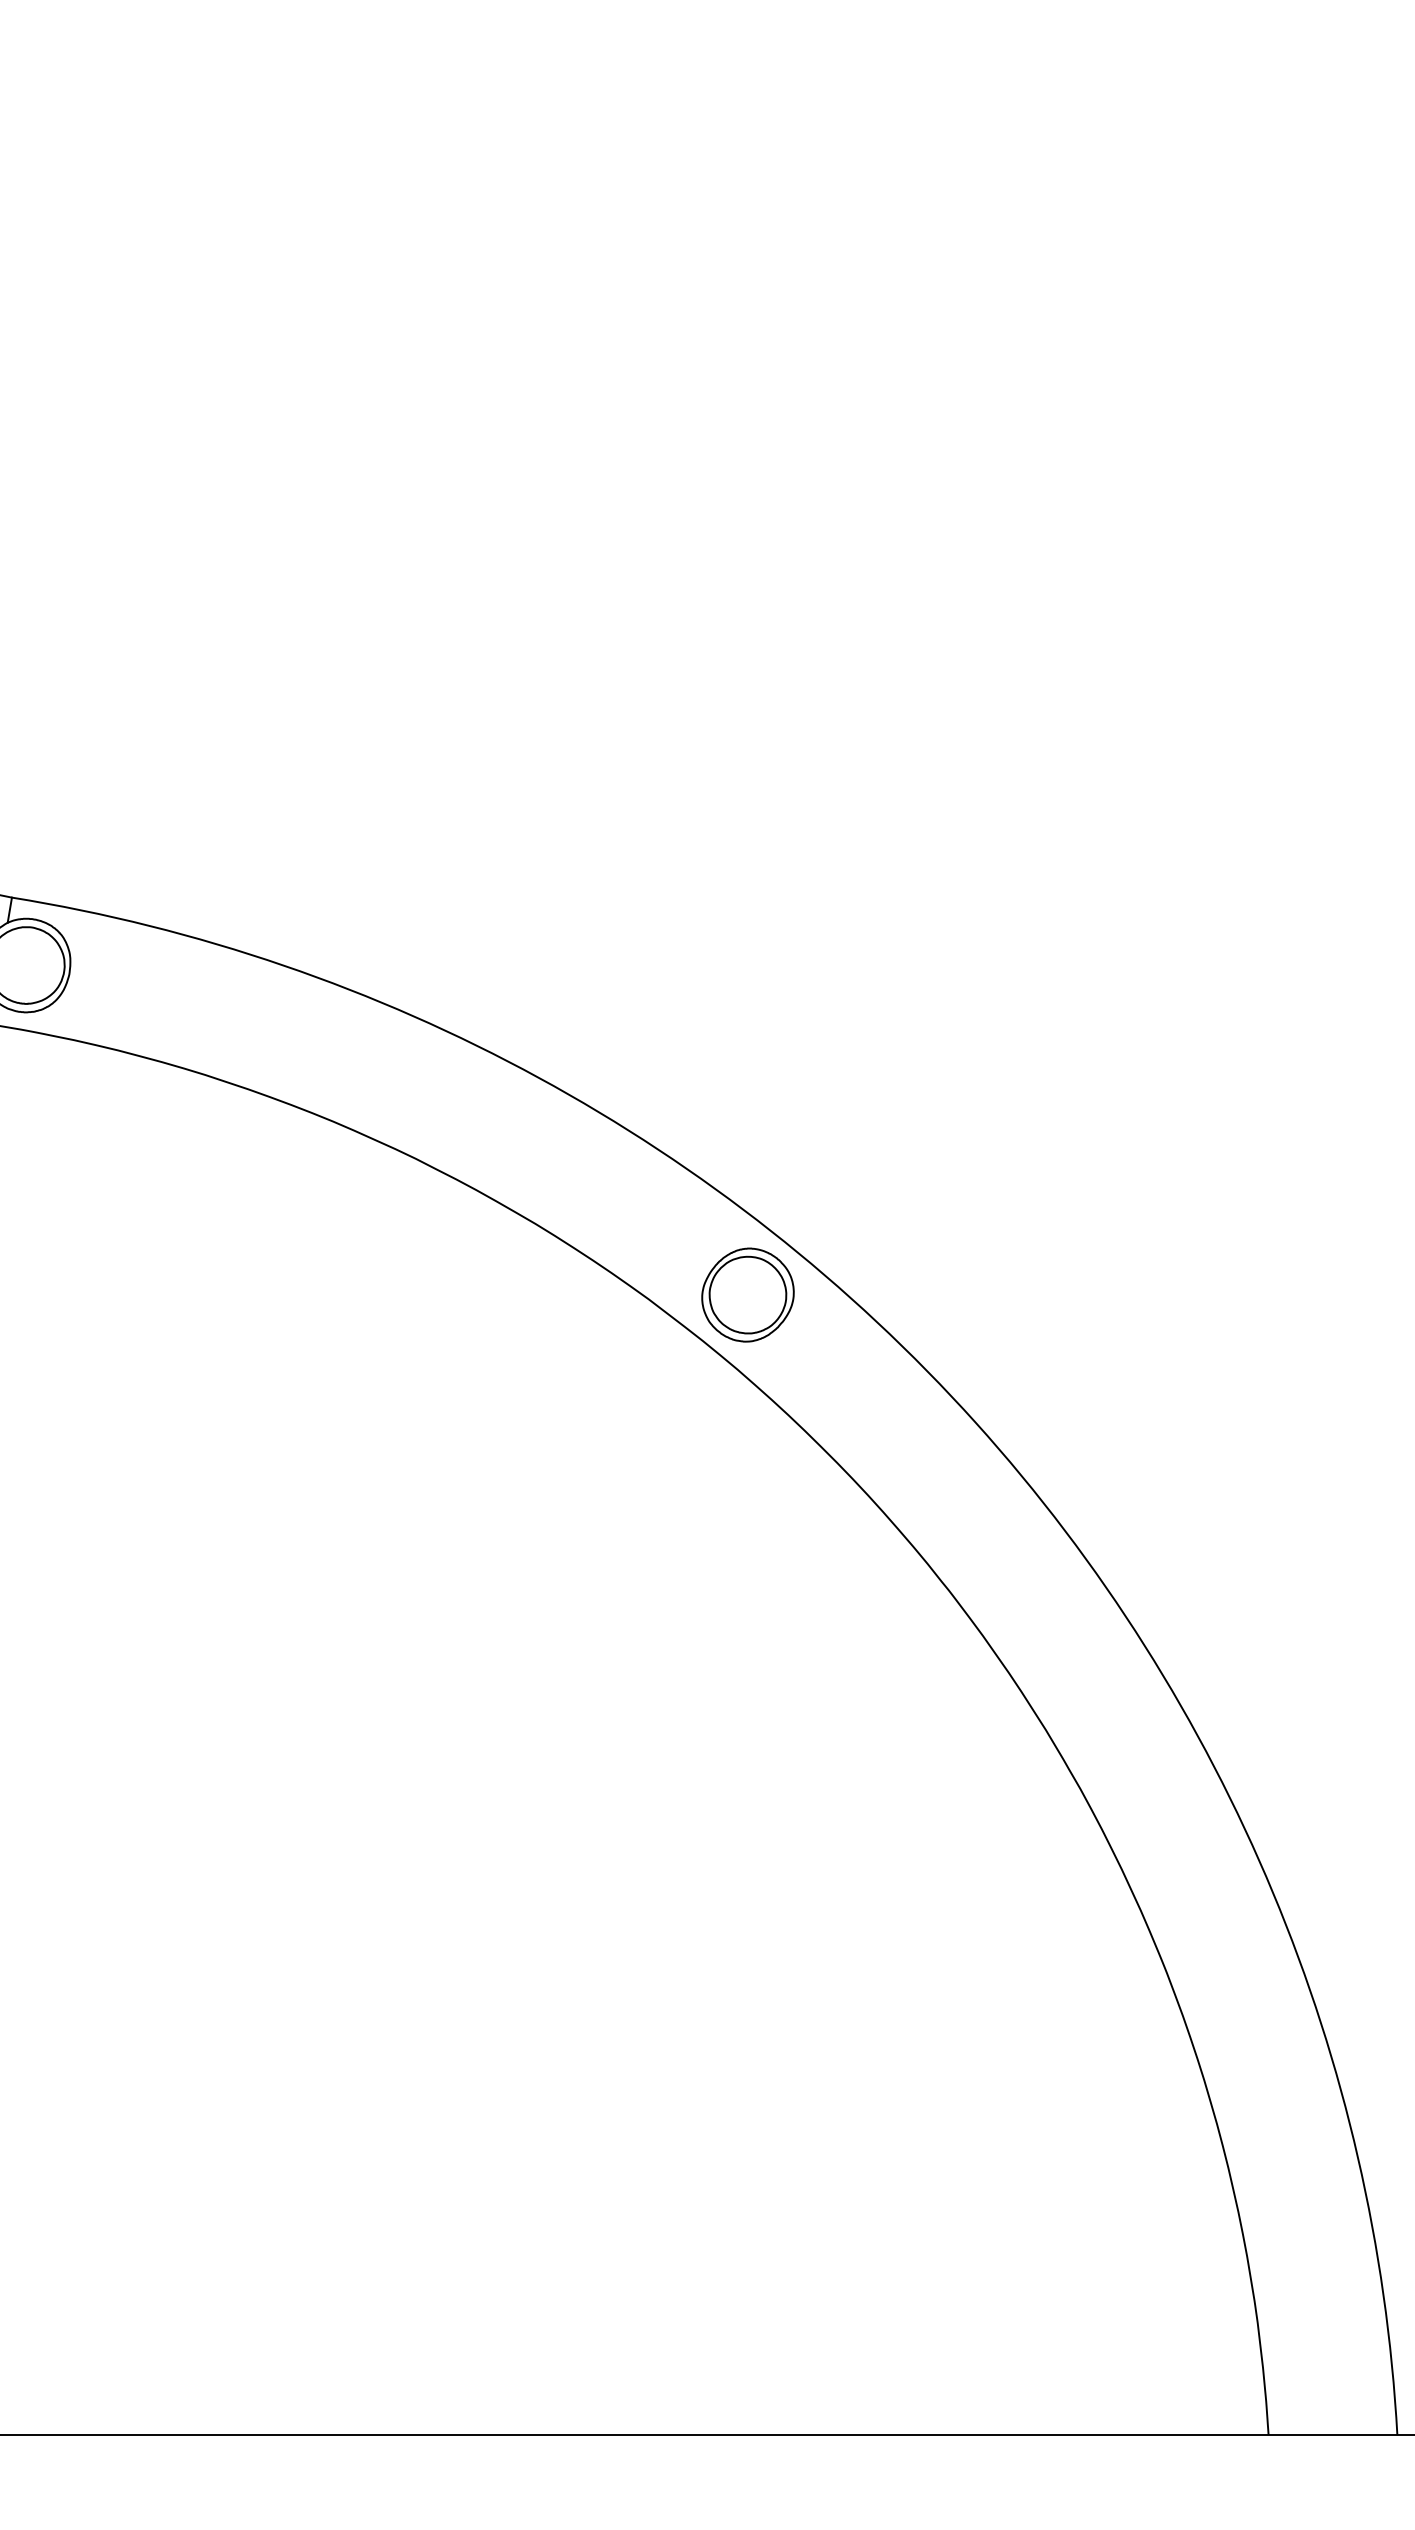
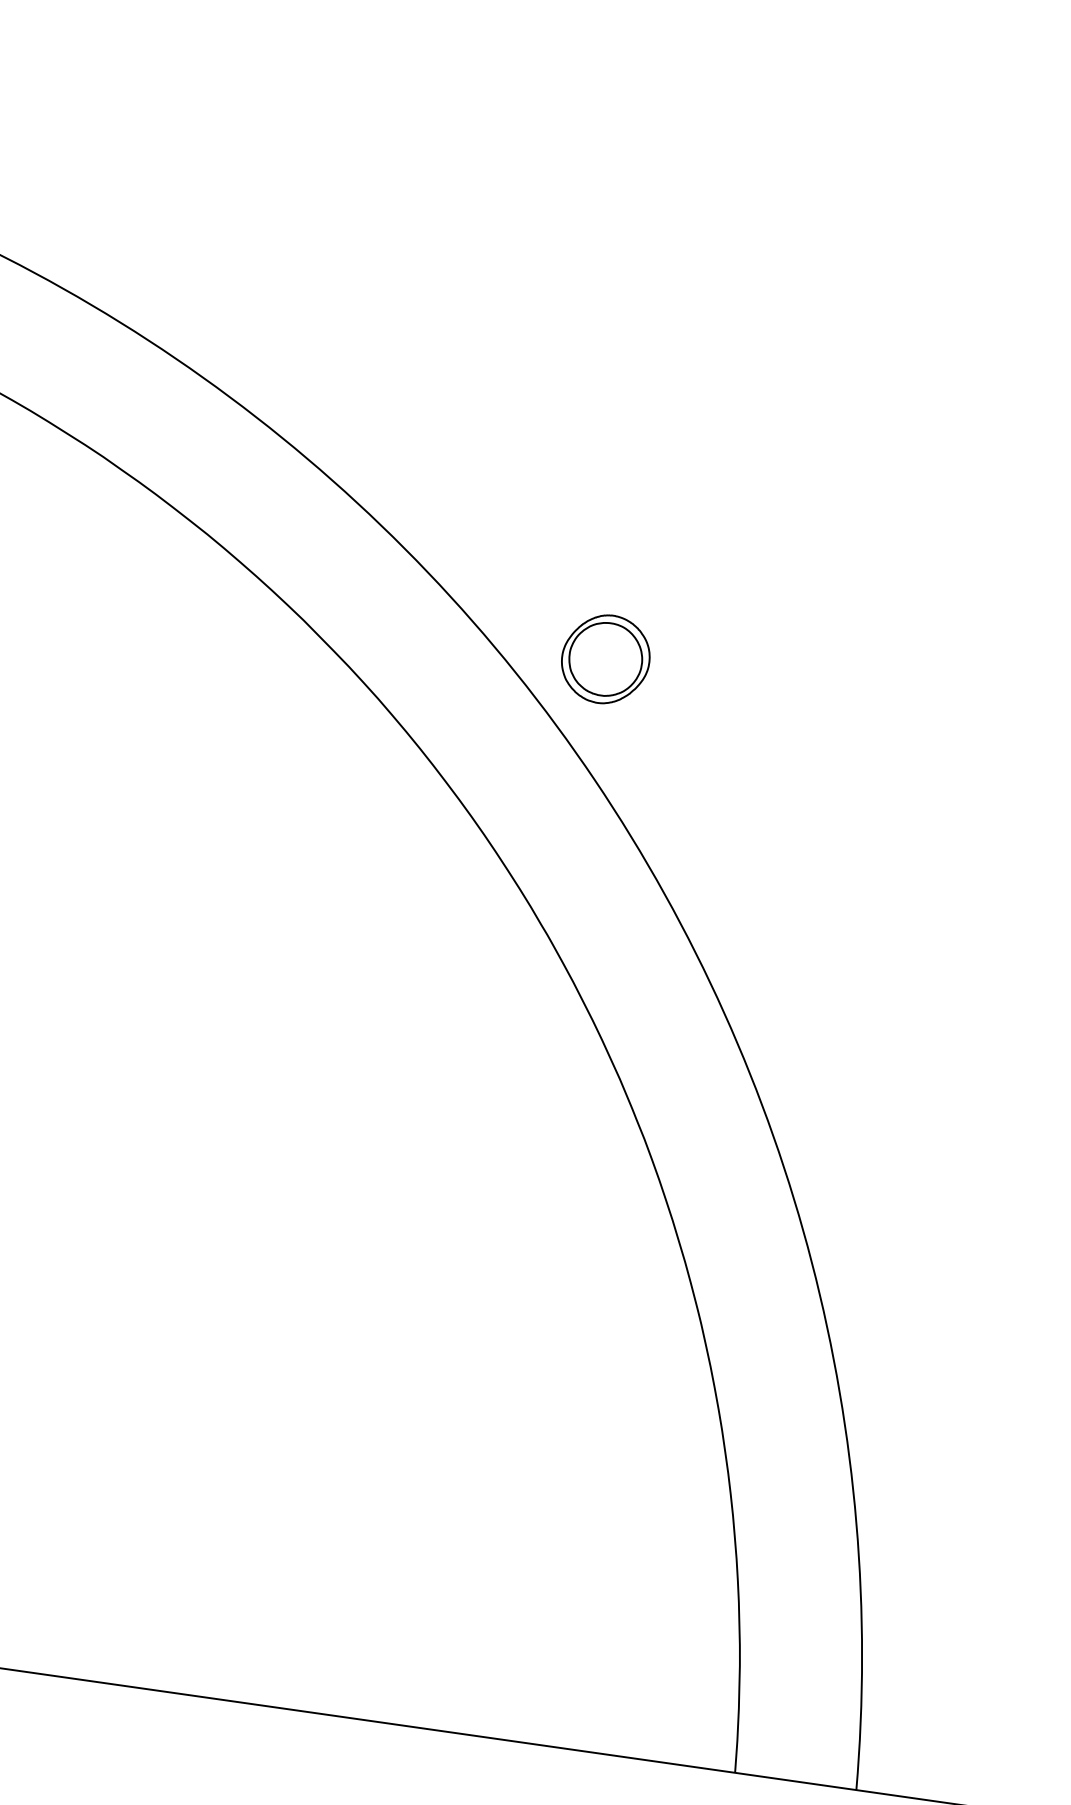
part: (747, 1294) -> (605, 658), moved

